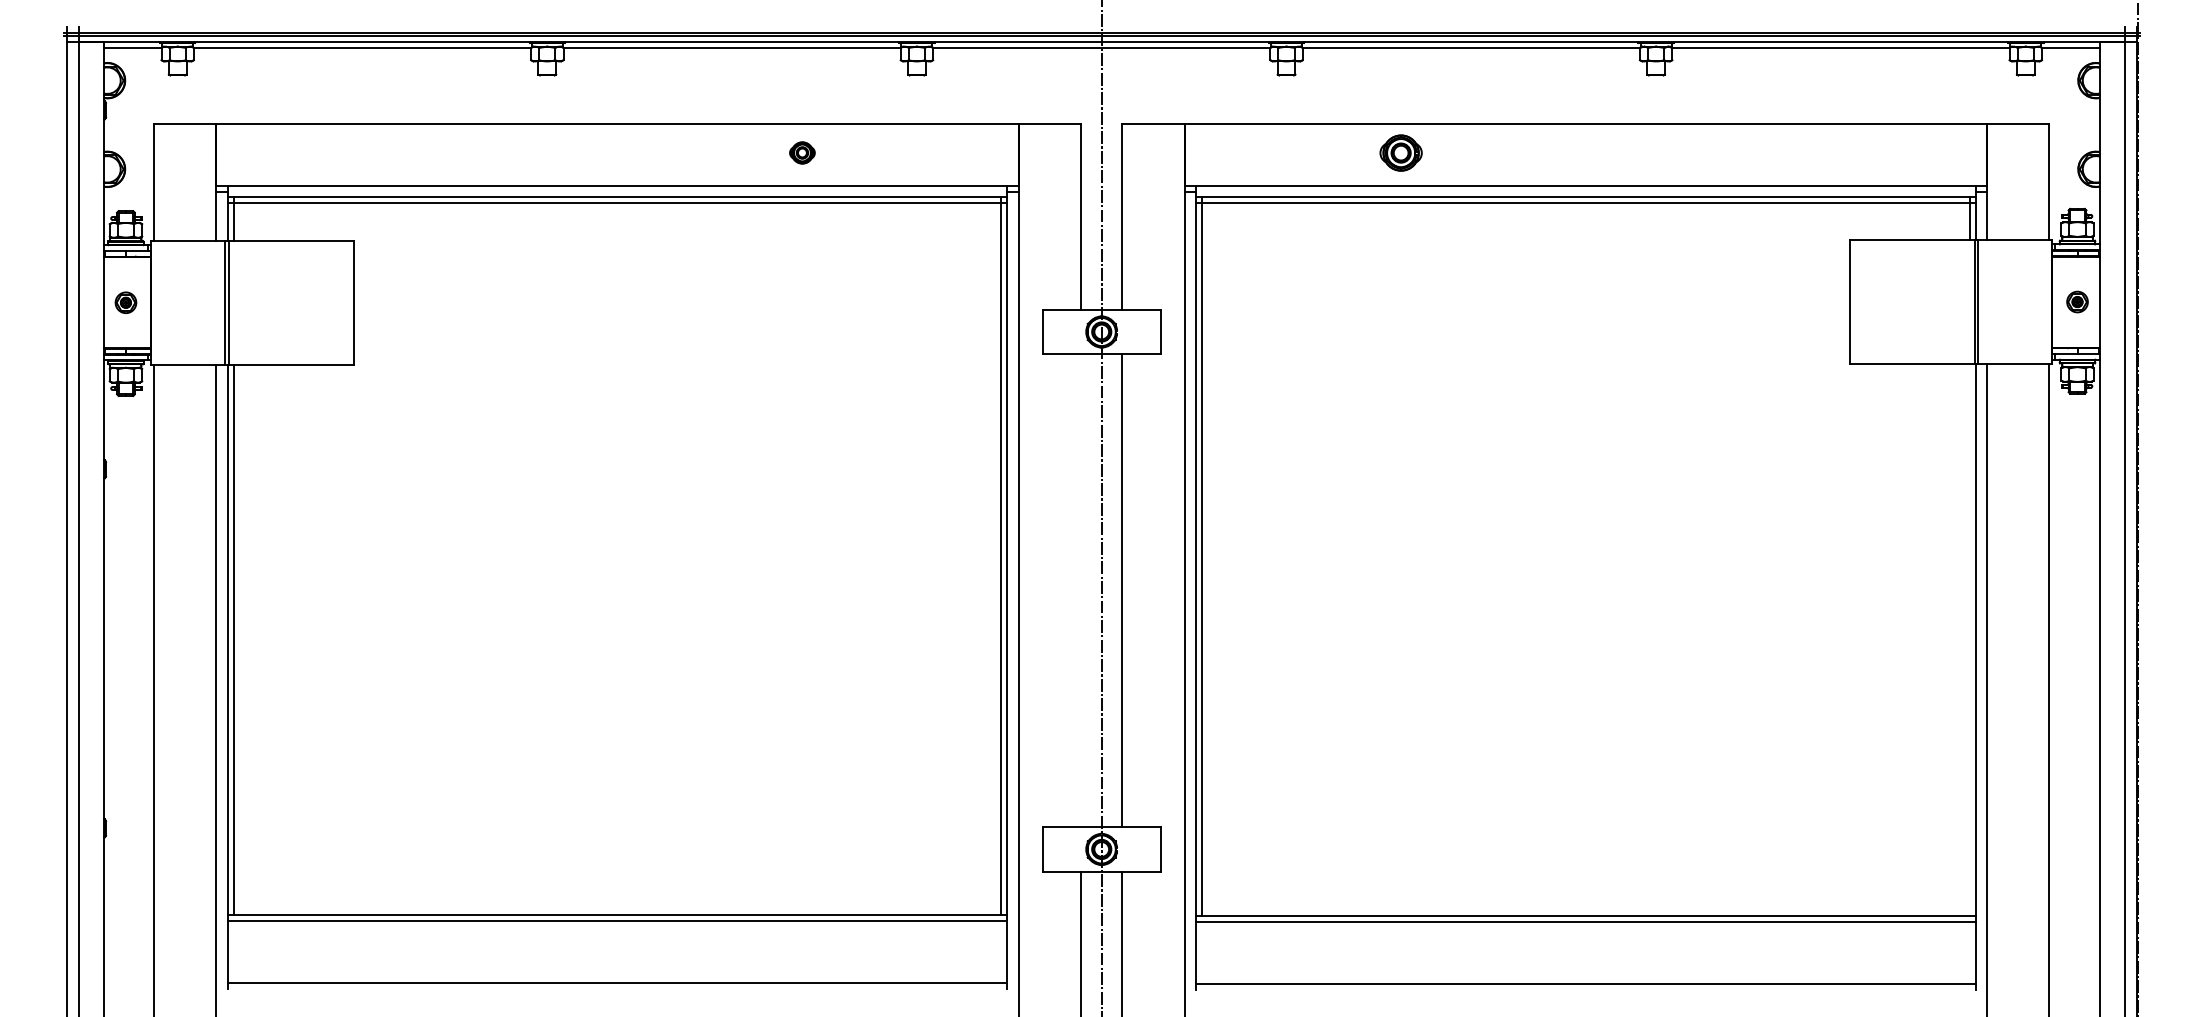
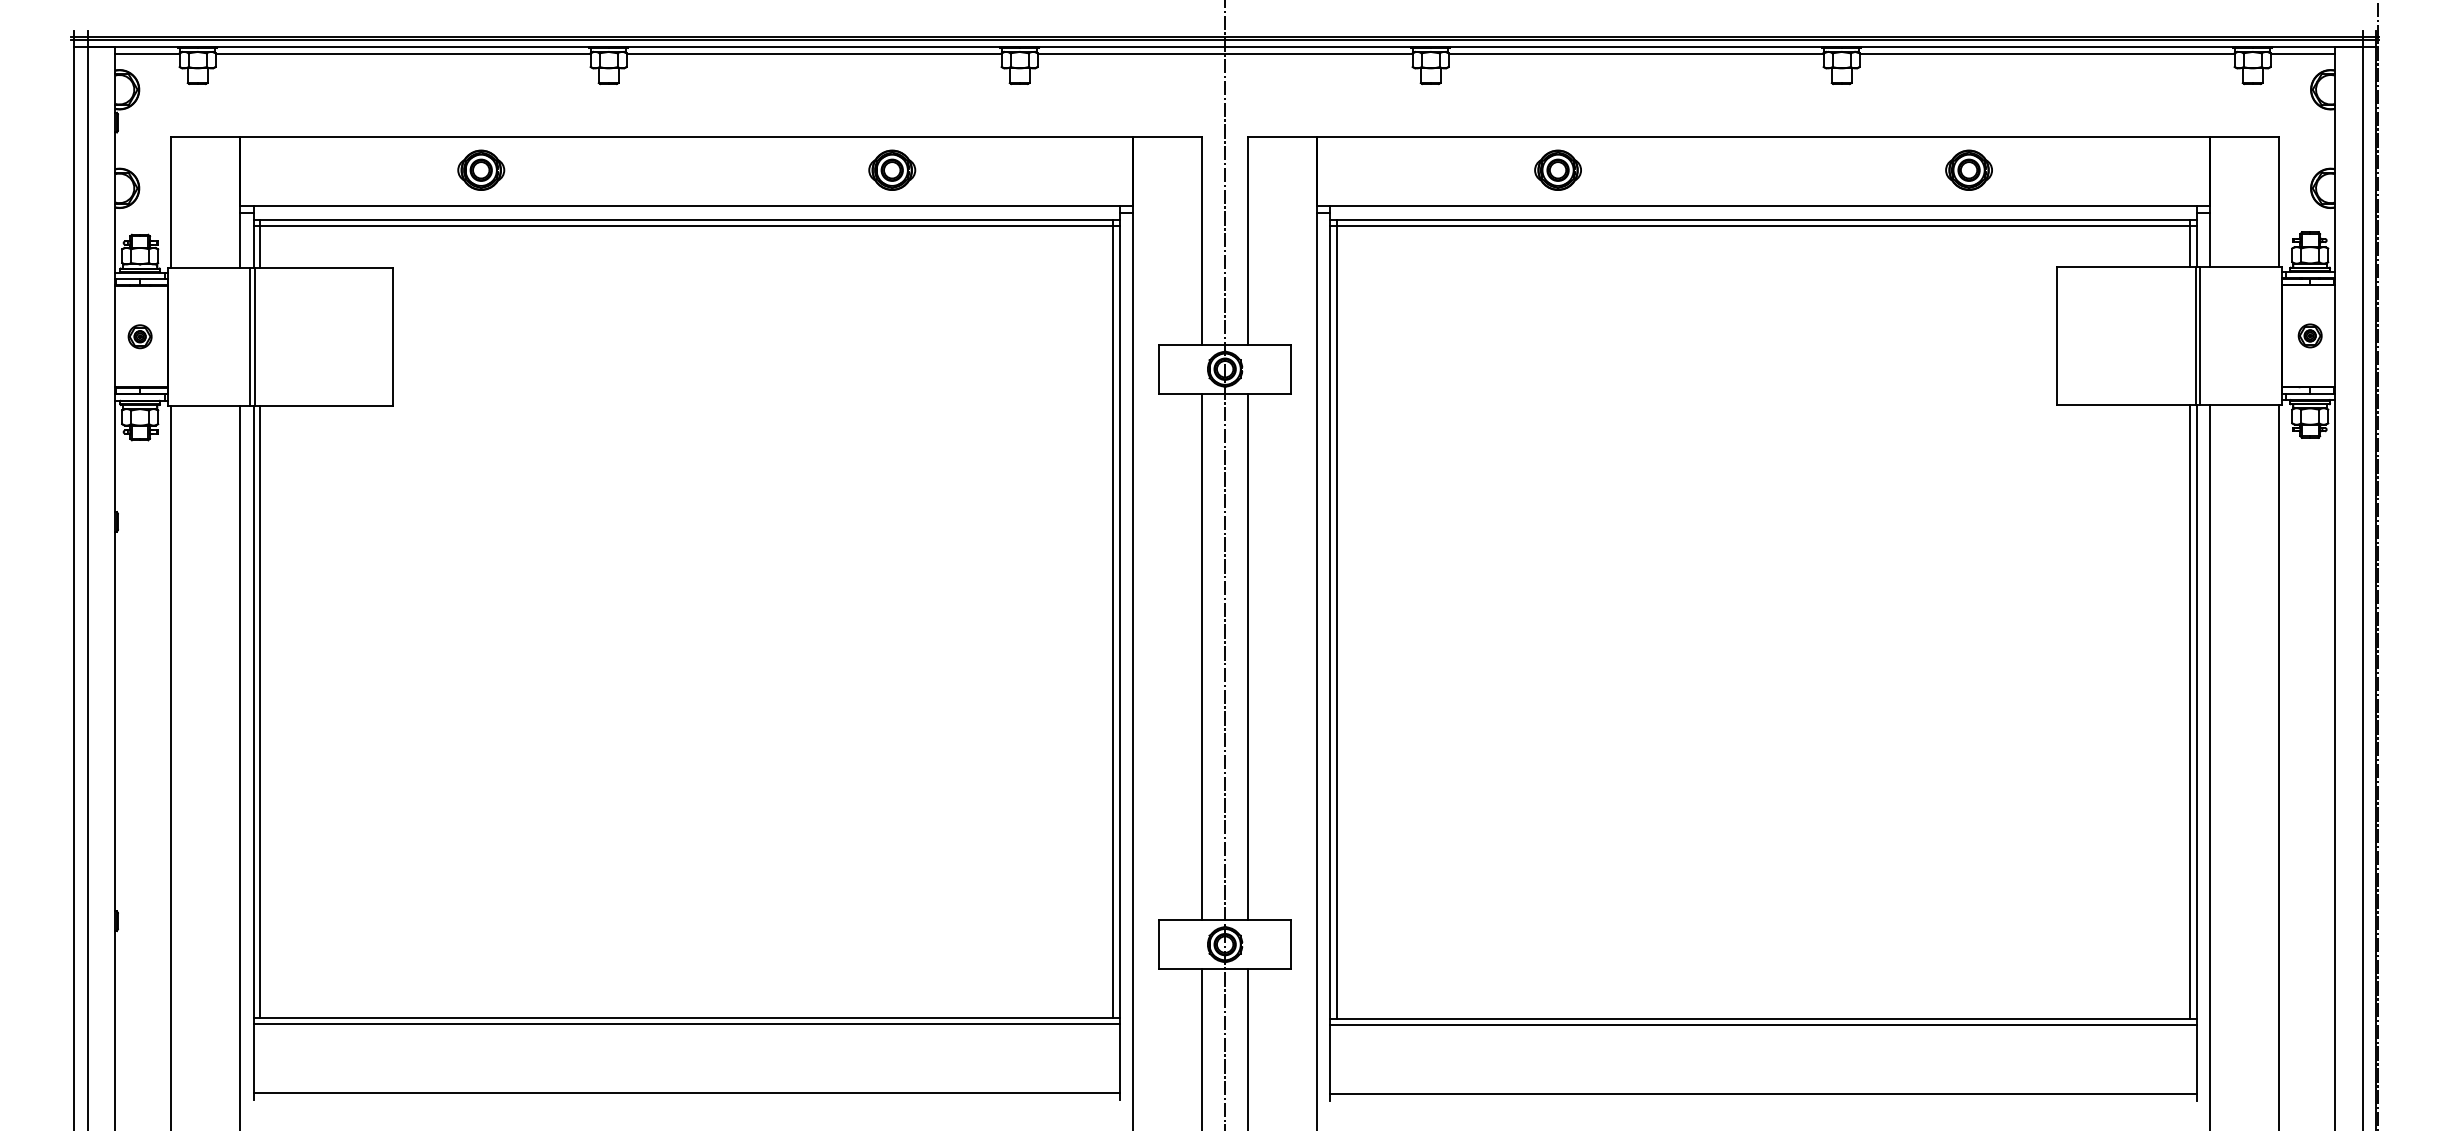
part: (432, 152) -> (481, 169), added
part: (802, 152) -> (892, 169), size x1.67
part: (1770, 152) -> (1968, 169), added
line: (1081, 590) -> (1202, 656), added
line: (1969, 639) -> (2190, 711), added

